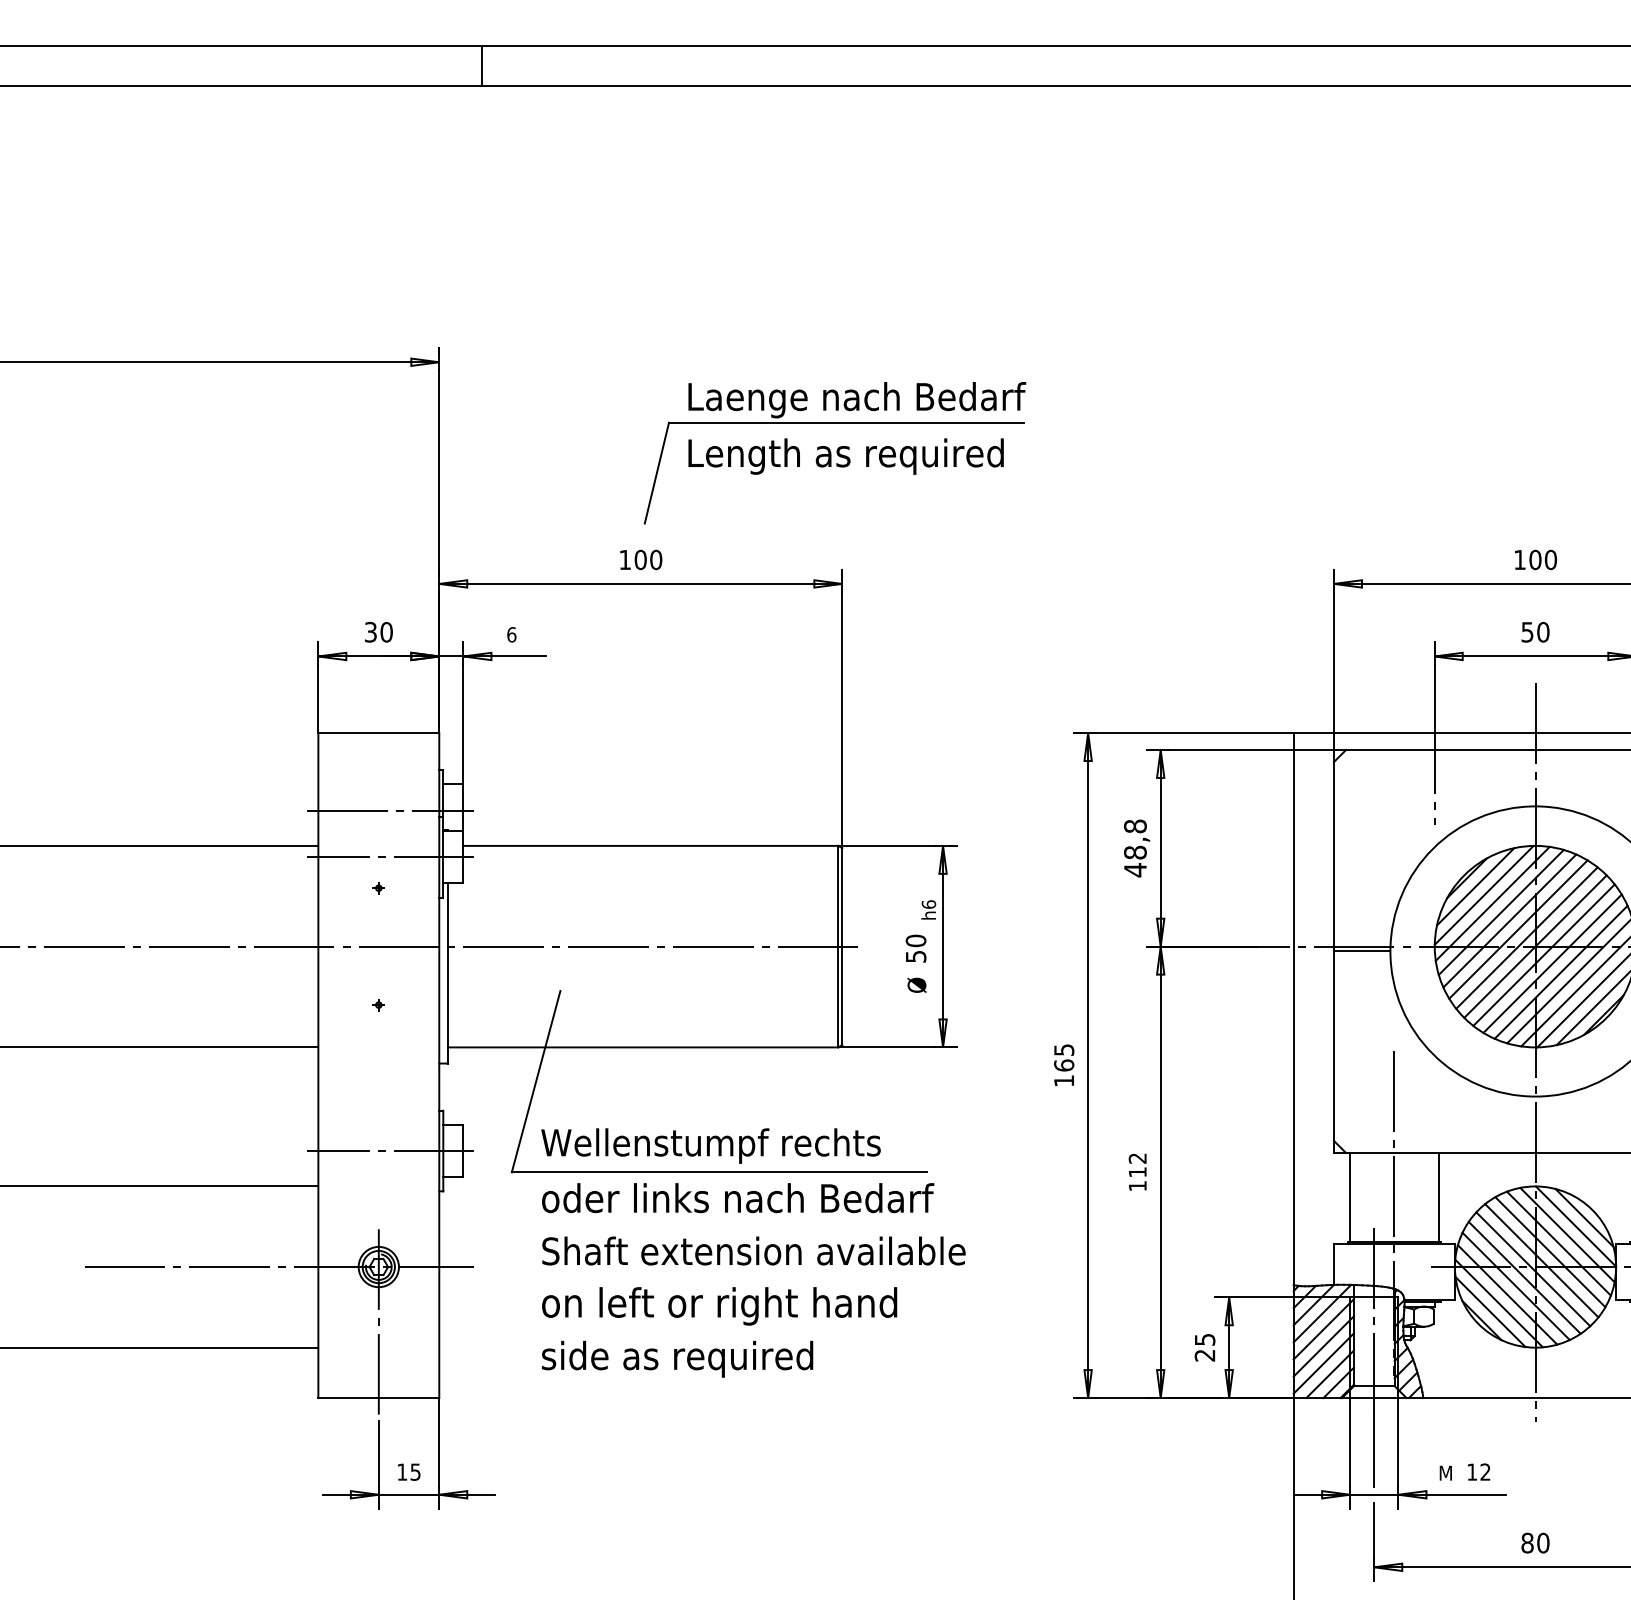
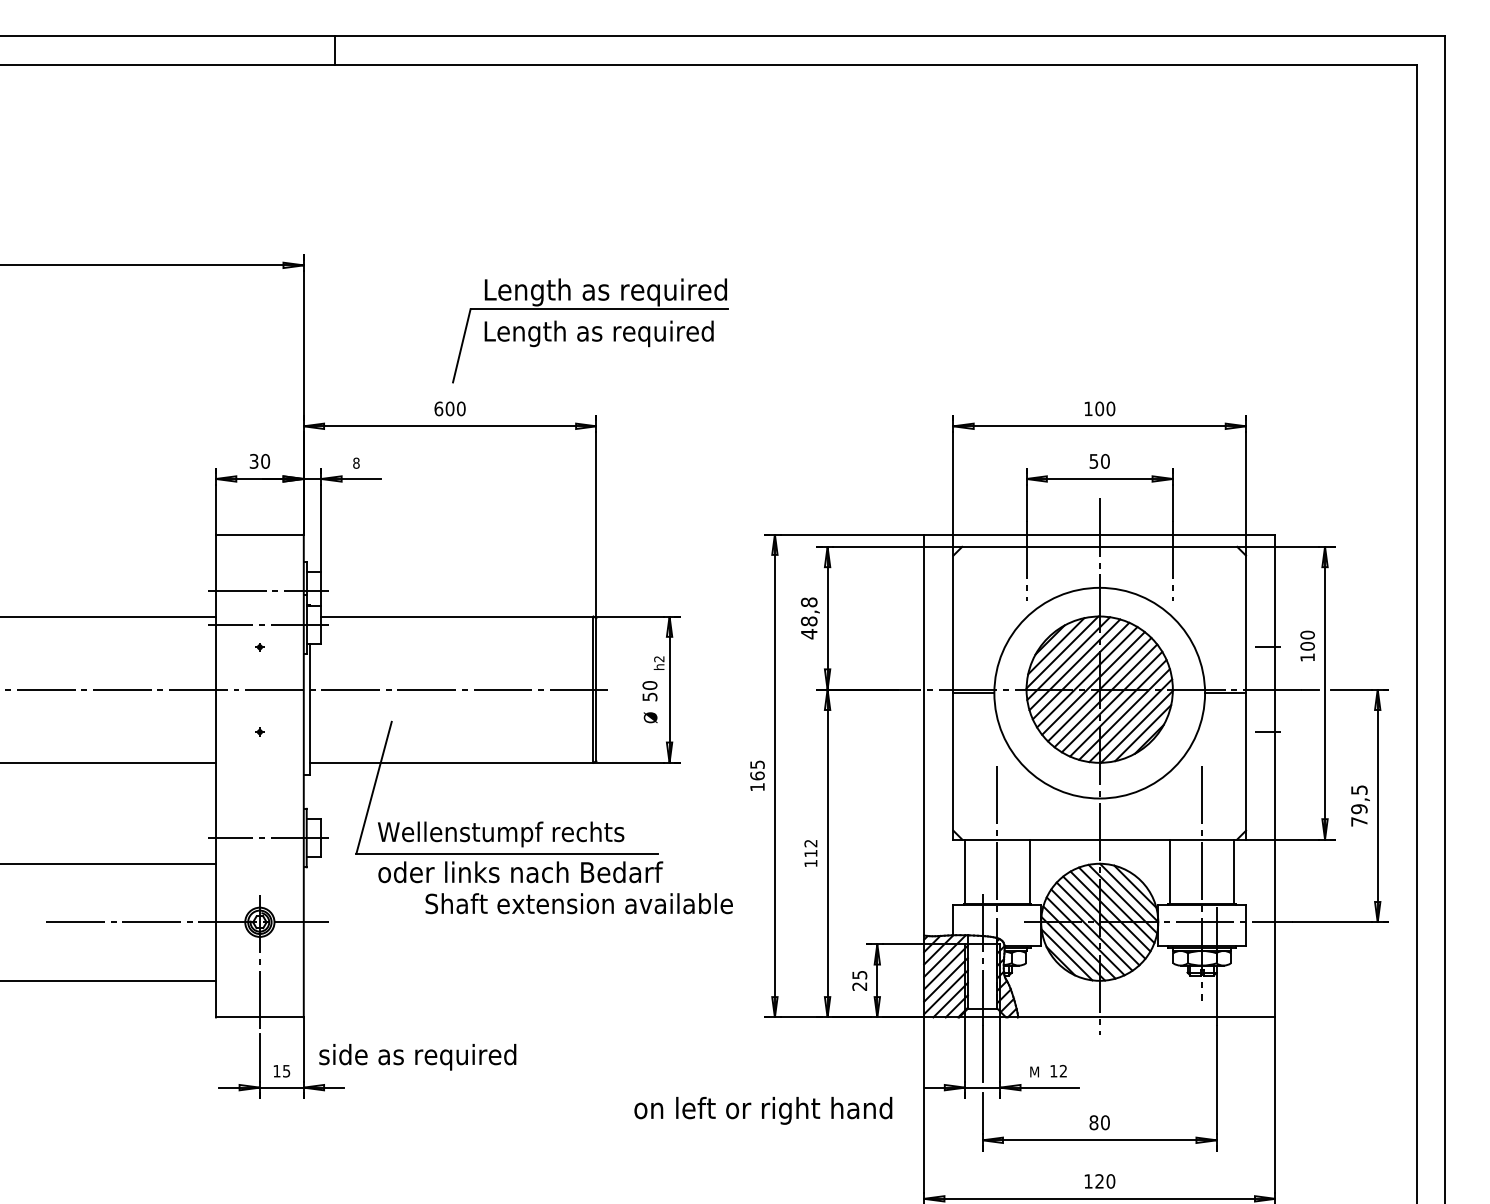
text: (856, 399) -> (606, 292), Laenge nach Bedarf -> Length as required
text: (624, 559) -> (438, 408), 100 -> 600
text: (511, 633) -> (356, 462), 6 -> 8
text: (929, 905) -> (659, 659), h6 -> h2
text: (752, 1250) -> (578, 903), moved
text: (719, 1305) -> (763, 1110), moved
text: (677, 1359) -> (417, 1057), moved

